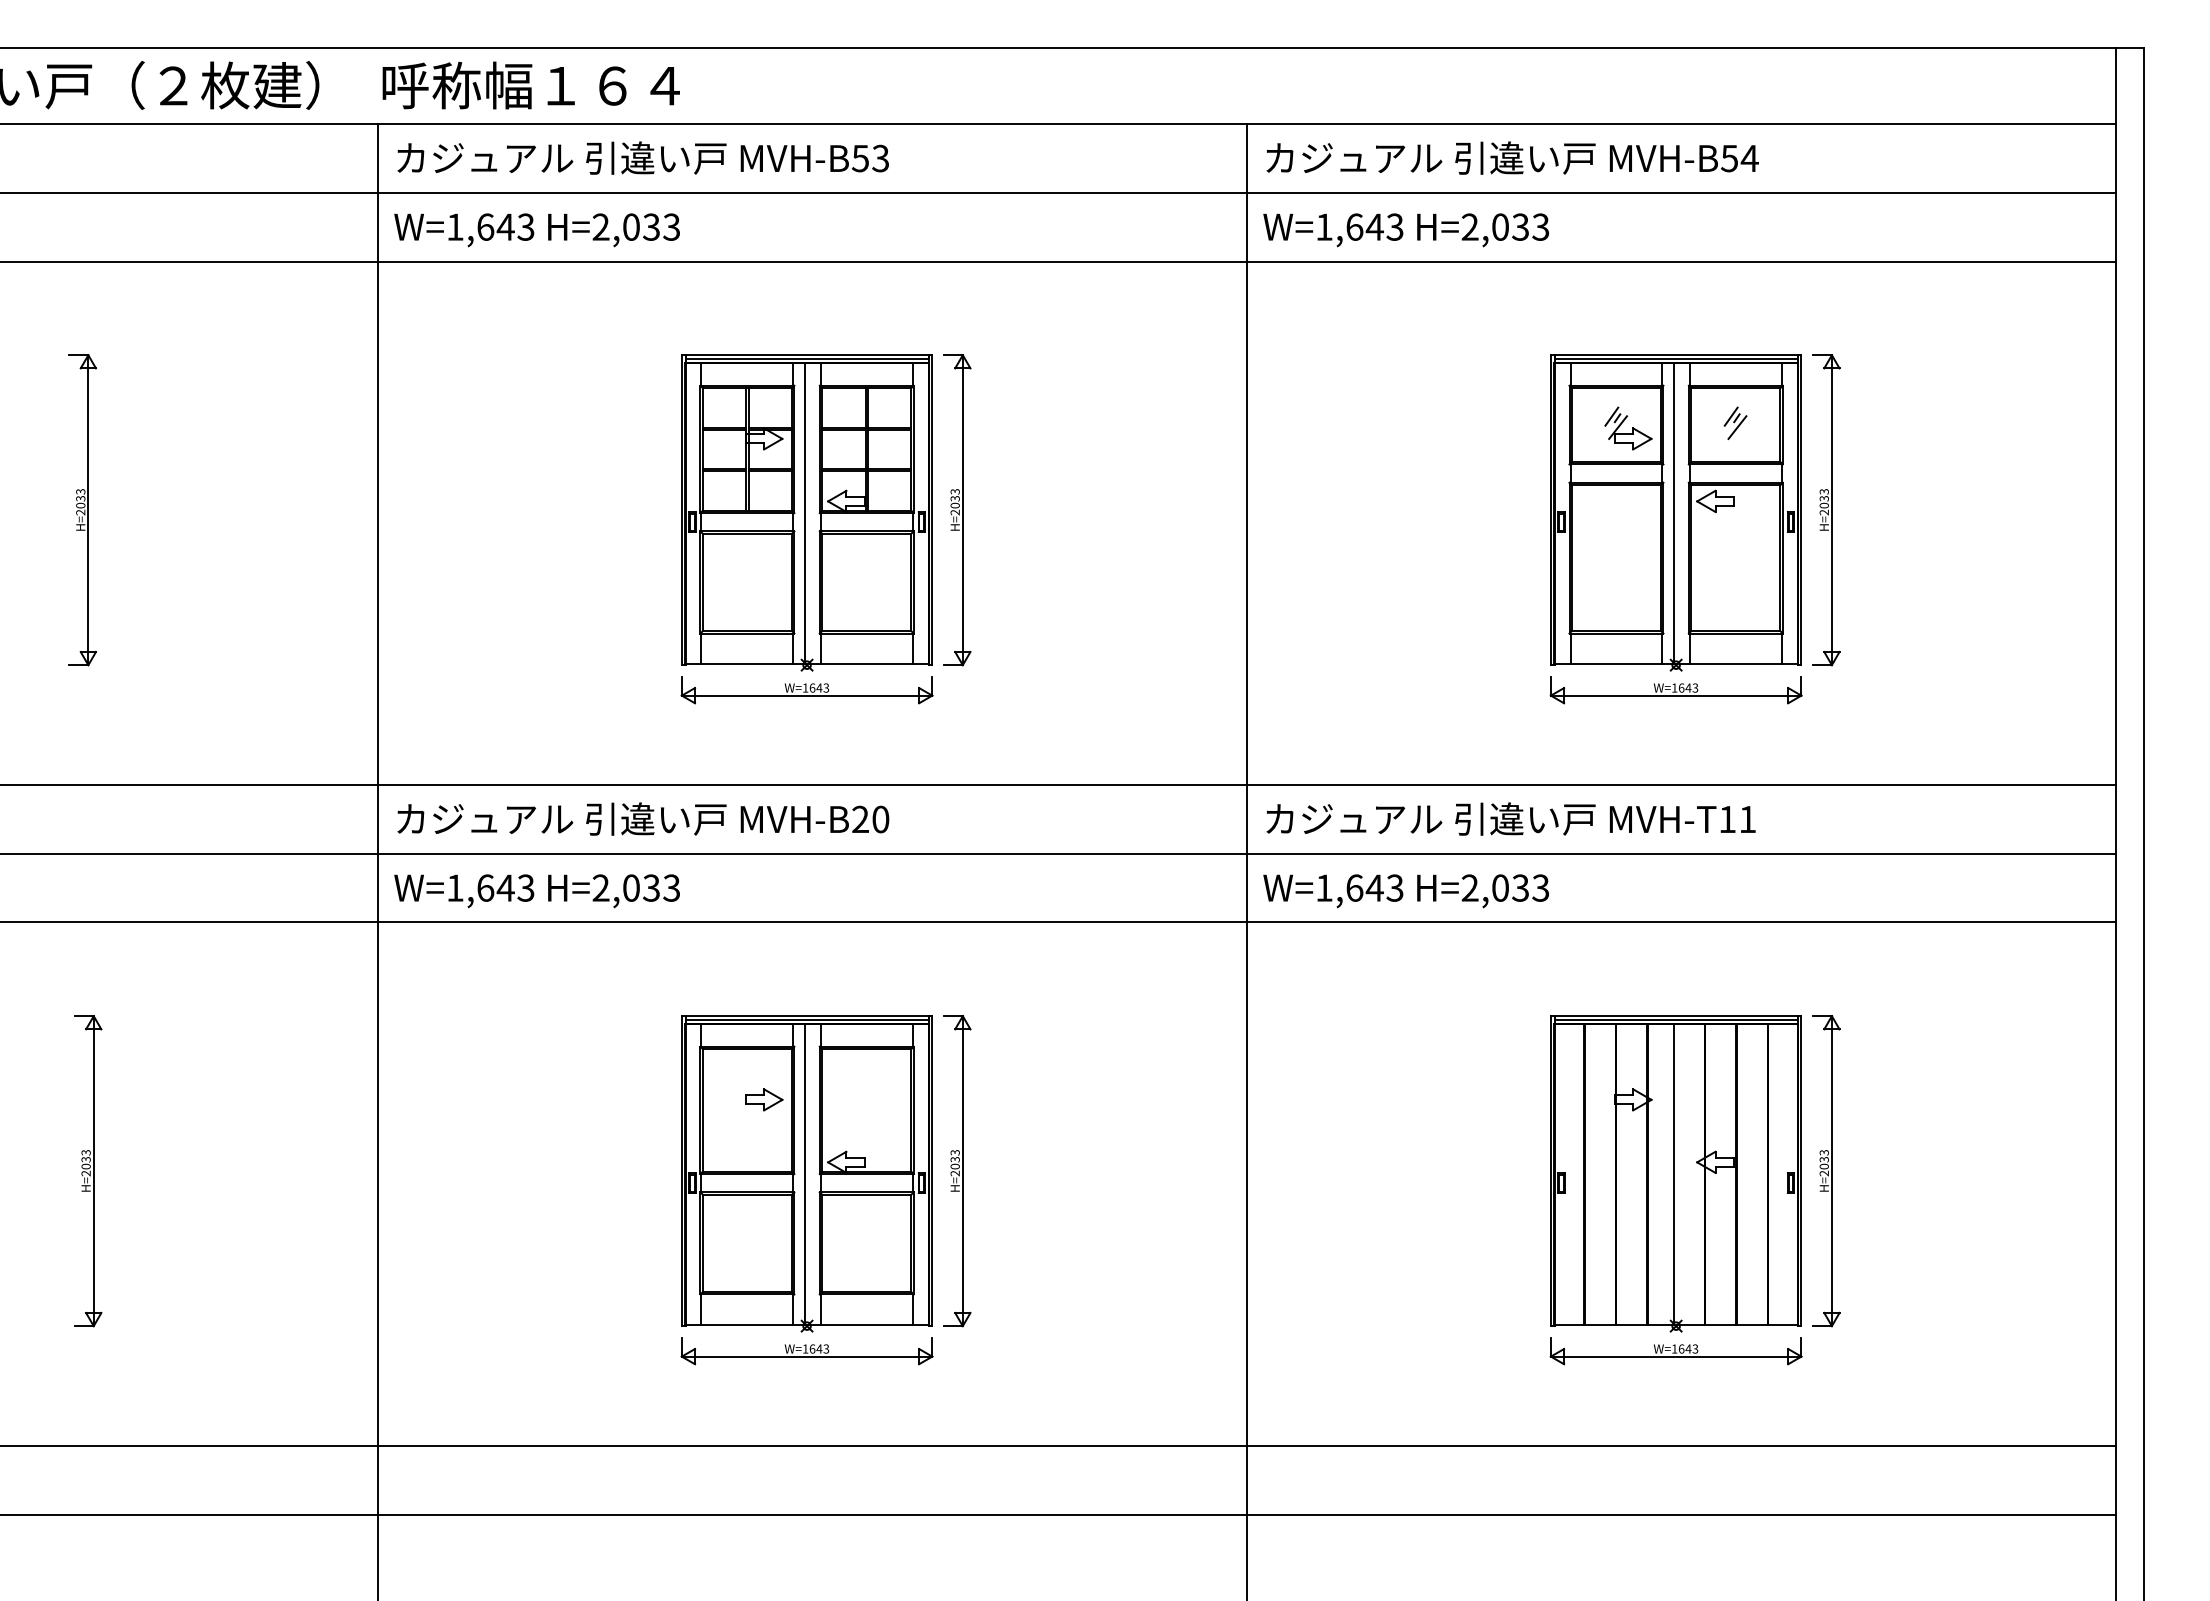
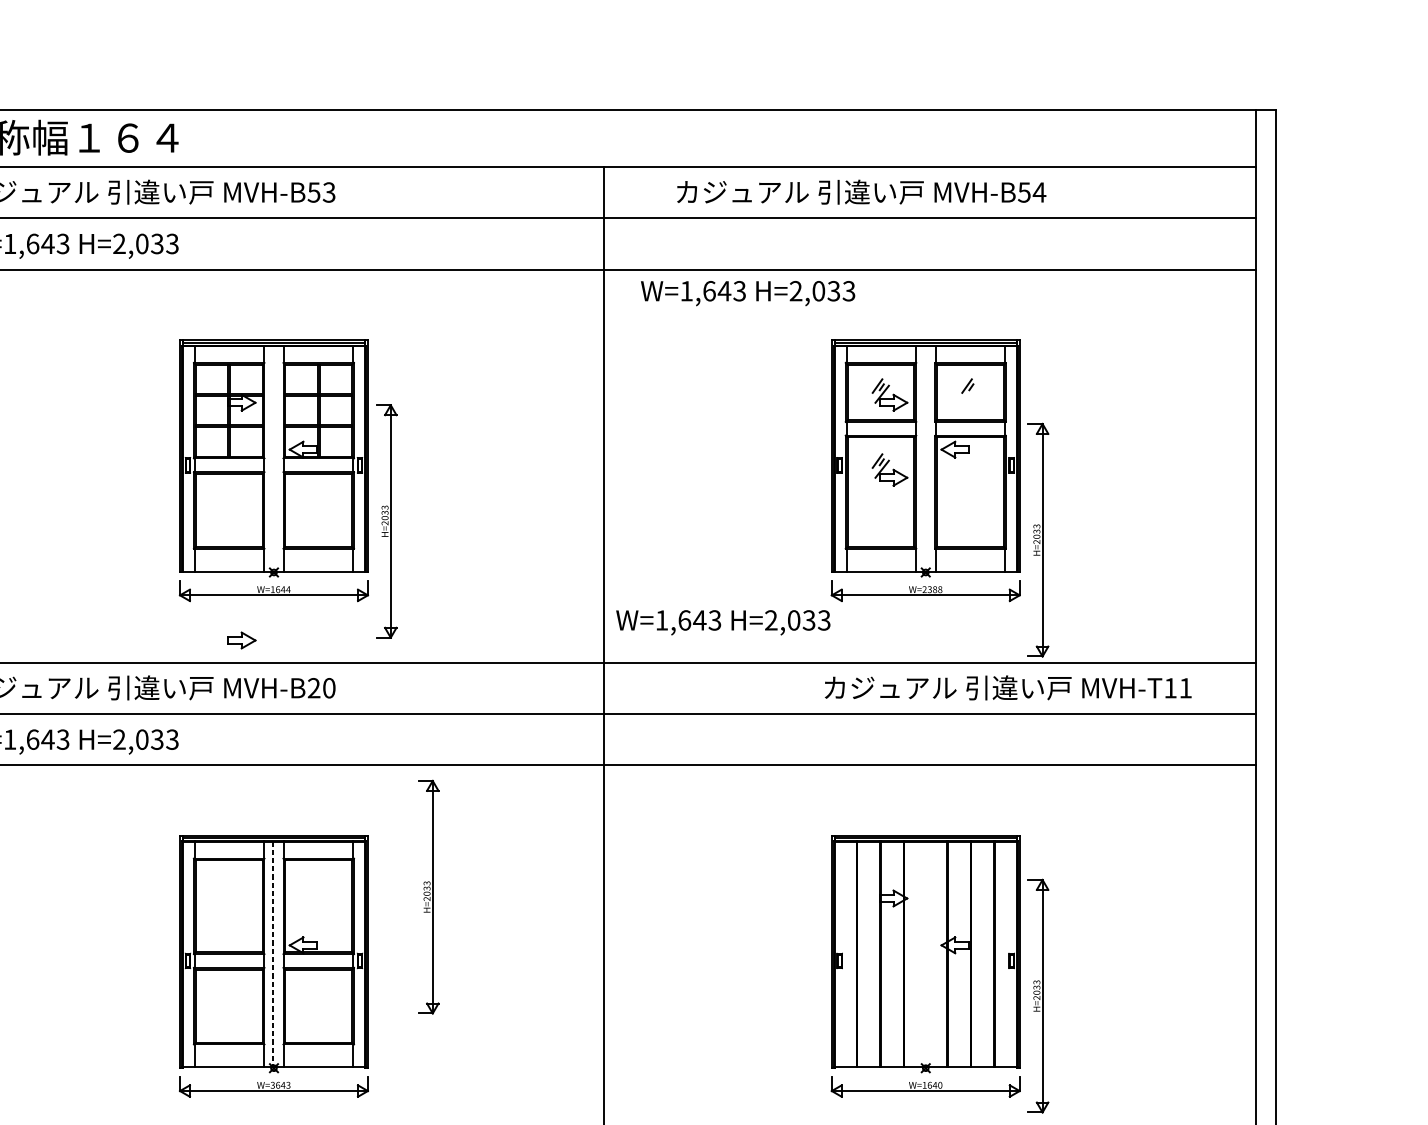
text: (1512, 157) -> (861, 191), moved
text: (1405, 230) -> (747, 293), moved
line: (1737, 427) -> (971, 394), removed
part: (957, 510) -> (386, 521), moved
part: (1826, 510) -> (1038, 540), moved
line: (805, 512) -> (272, 457), removed
line: (1674, 512) -> (924, 457), removed
part: (1628, 528) -> (890, 469), added
text: (826, 687) -> (288, 589), W=1643 -> W=1644
text: (1684, 687) -> (932, 589), W=1643 -> W=2388
text: (1510, 818) -> (1007, 687), moved
text: (1405, 891) -> (722, 622), moved
part: (764, 1099) -> (242, 640), moved
part: (957, 1171) -> (428, 897), moved
part: (1826, 1171) -> (1038, 996), moved
line: (1674, 1173) -> (924, 953), removed
line: (805, 1174) -> (272, 954), solid -> dashed
text: (805, 1348) -> (272, 1084), W=1643 -> W=3643
text: (1695, 1348) -> (940, 1084), W=1643 -> W=1640

